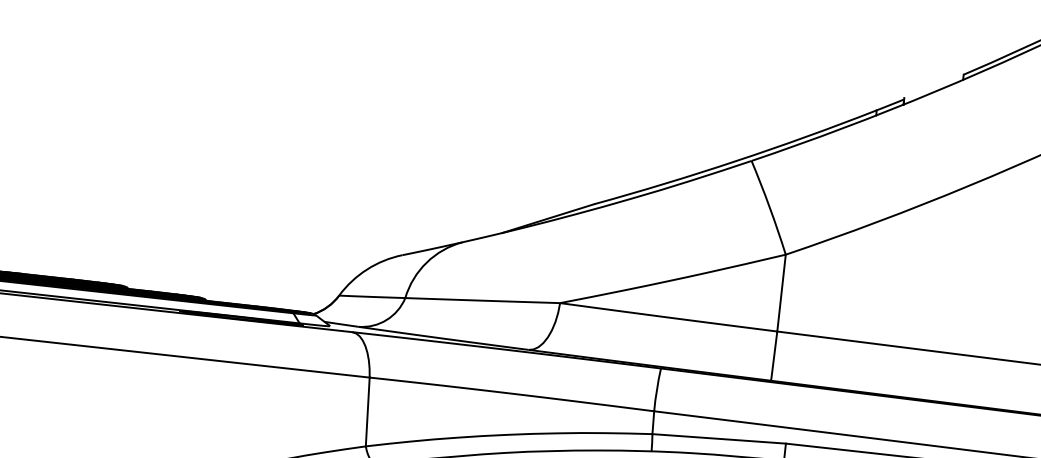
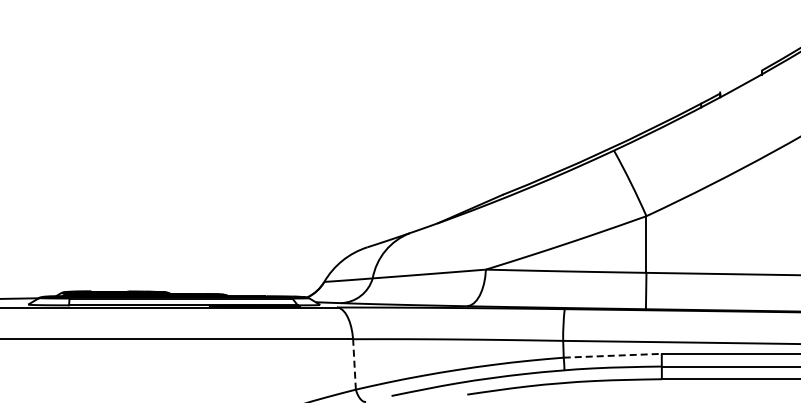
line: (367, 410) -> (354, 363), solid -> dashed
line: (720, 438) -> (613, 355), solid -> dashed

